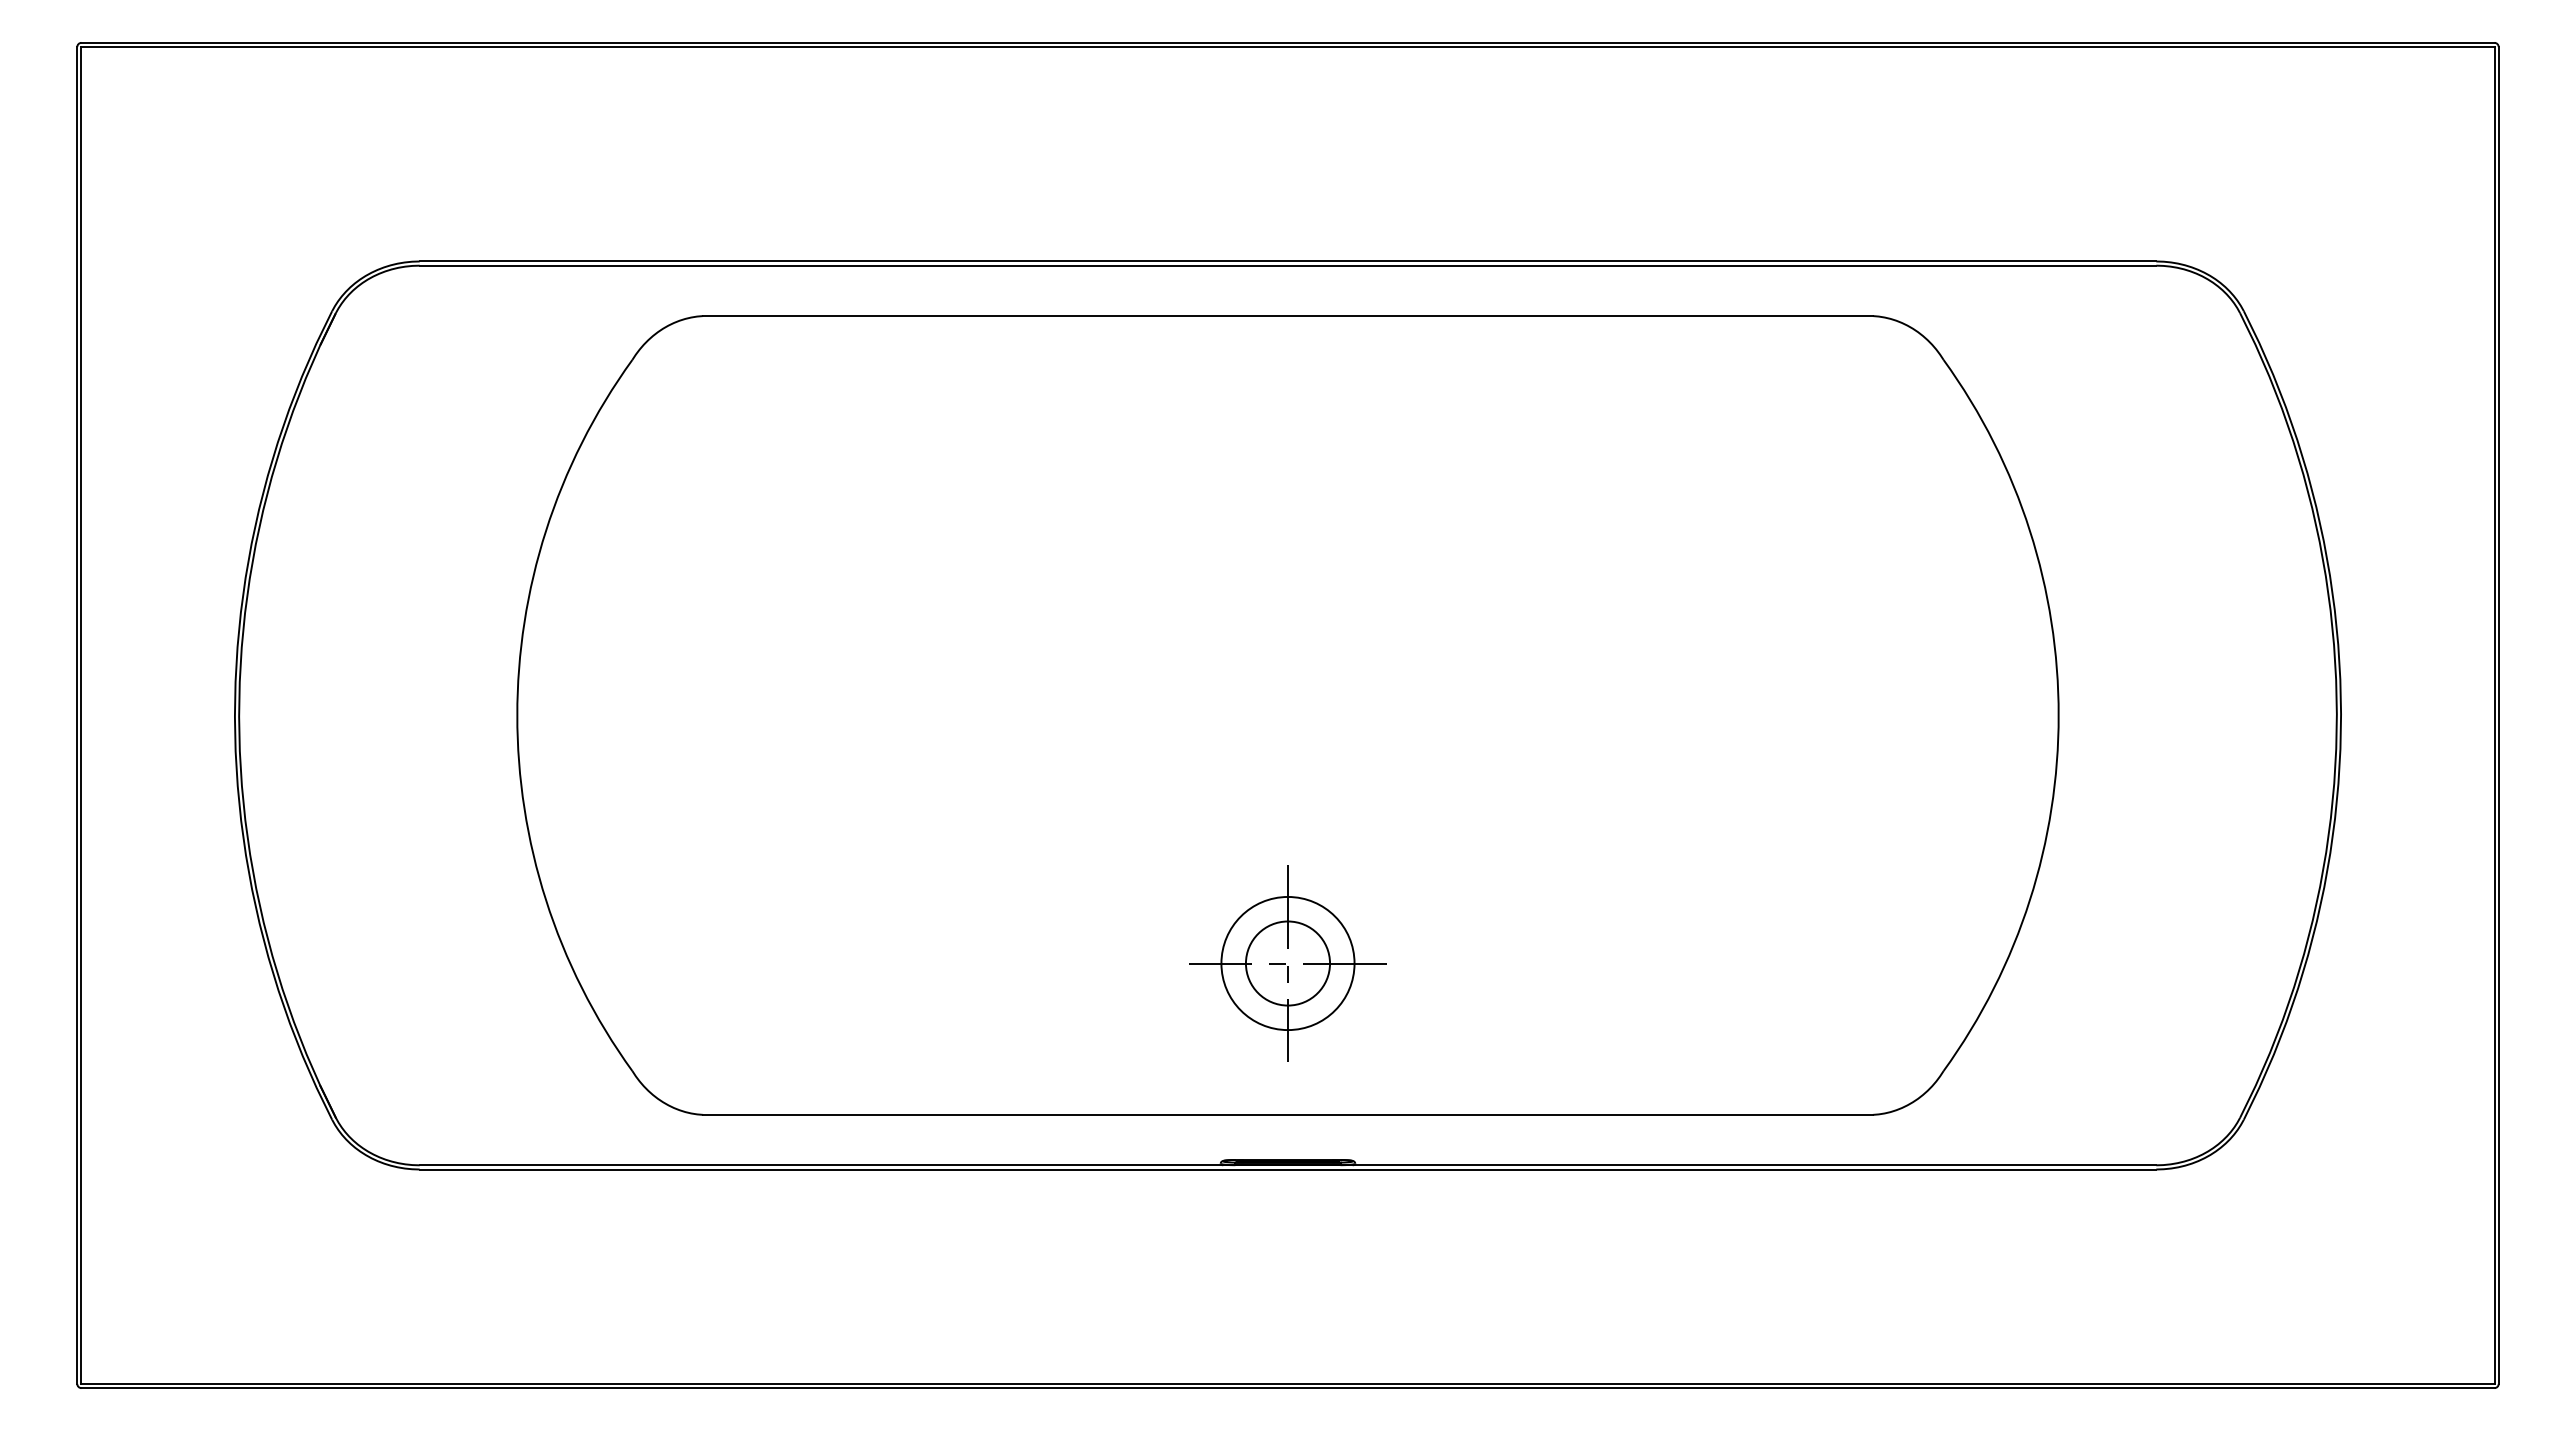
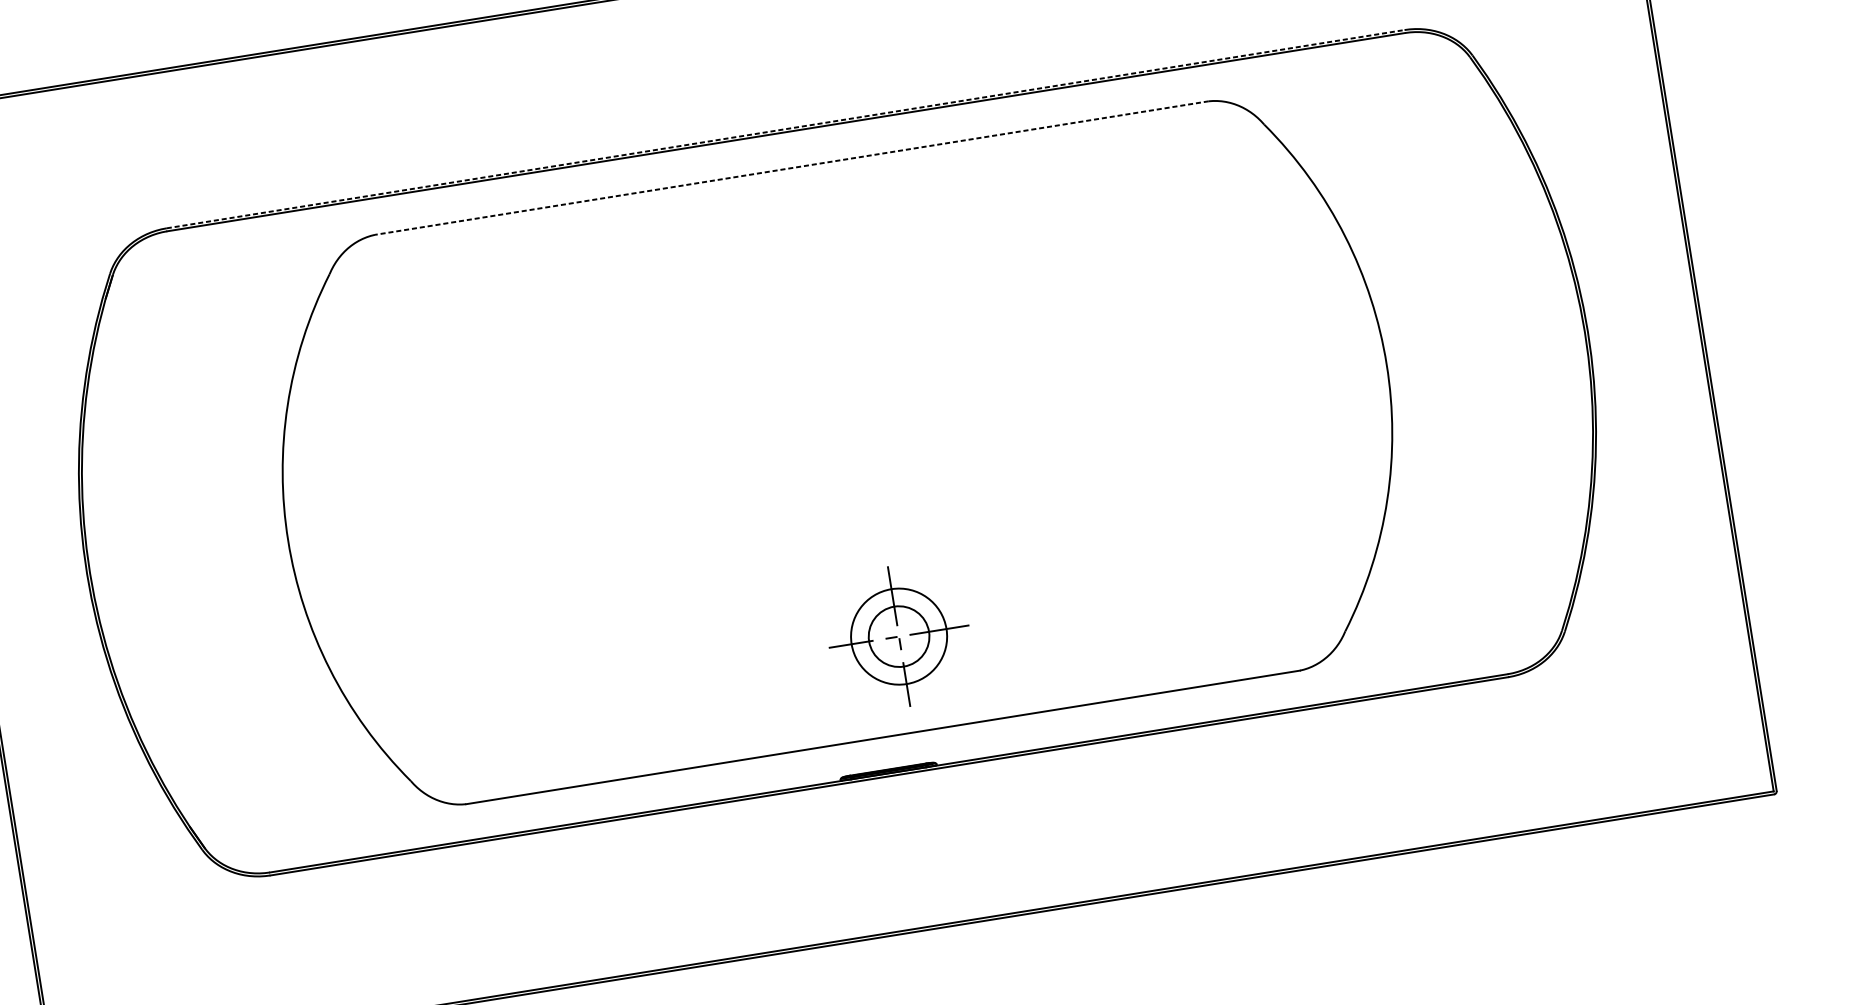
line: (1288, 261) -> (786, 129), solid -> dashed
line: (1288, 316) -> (792, 168), solid -> dashed
part: (1287, 963) -> (898, 636), moved

